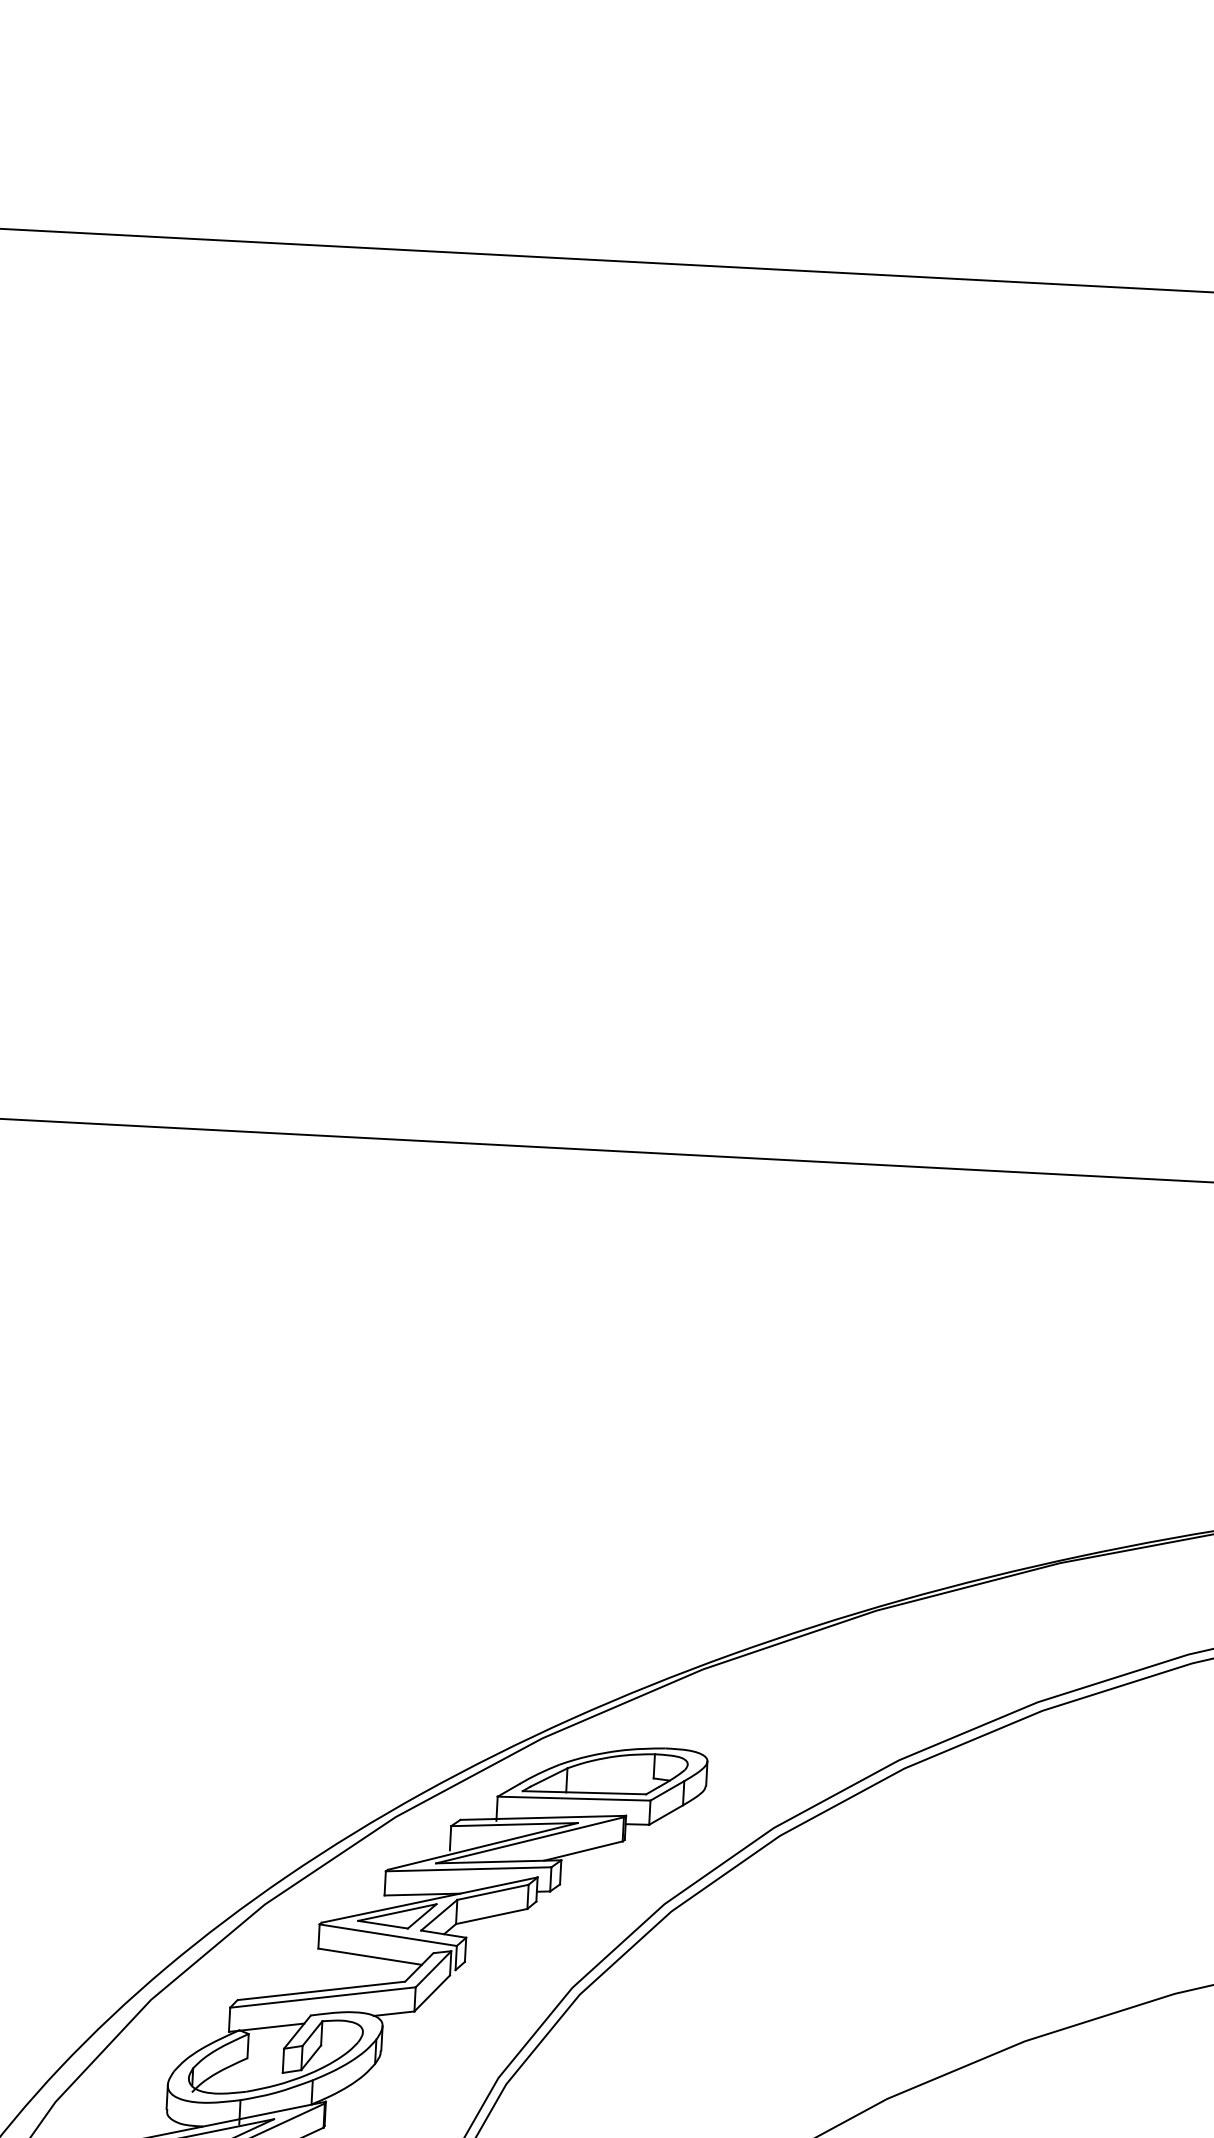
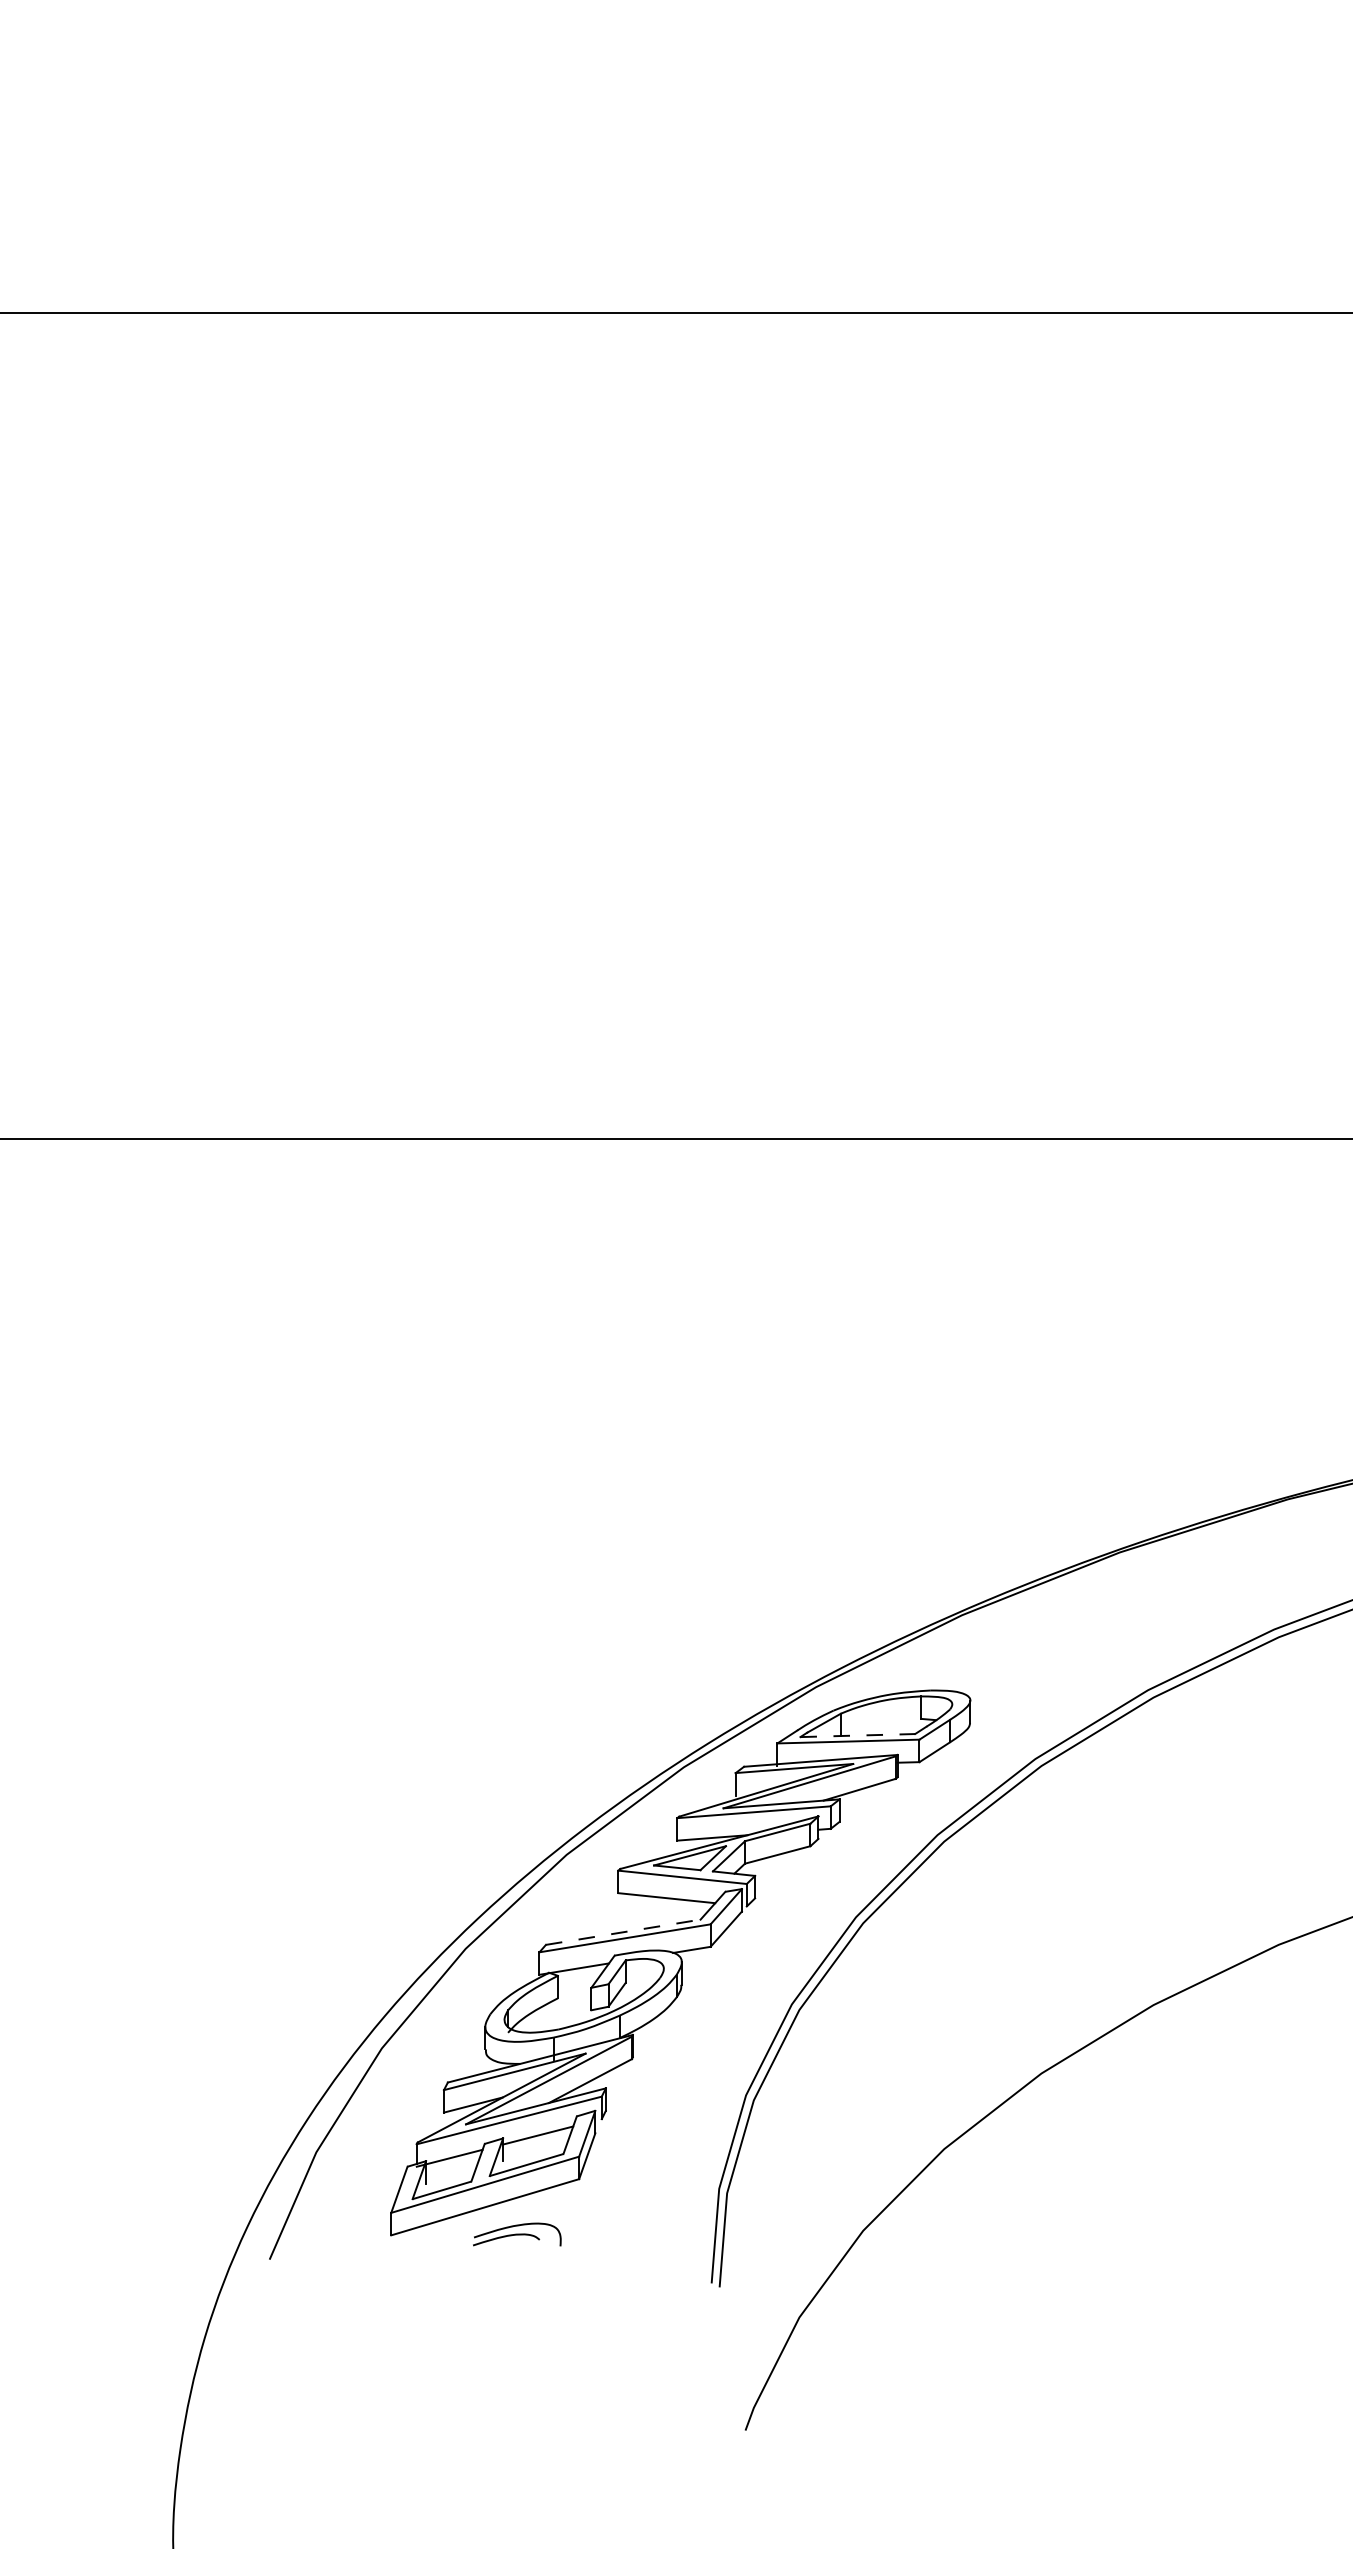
line: (585, 1792) -> (858, 1735), solid -> dashed
line: (321, 1991) -> (623, 1932), solid -> dashed

